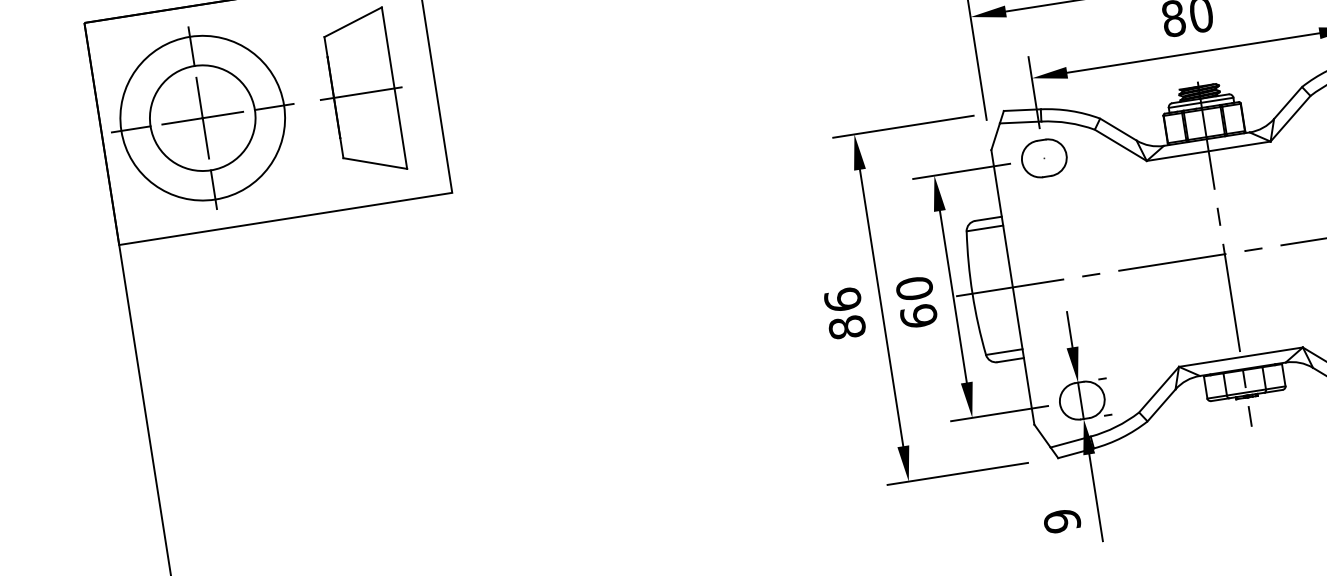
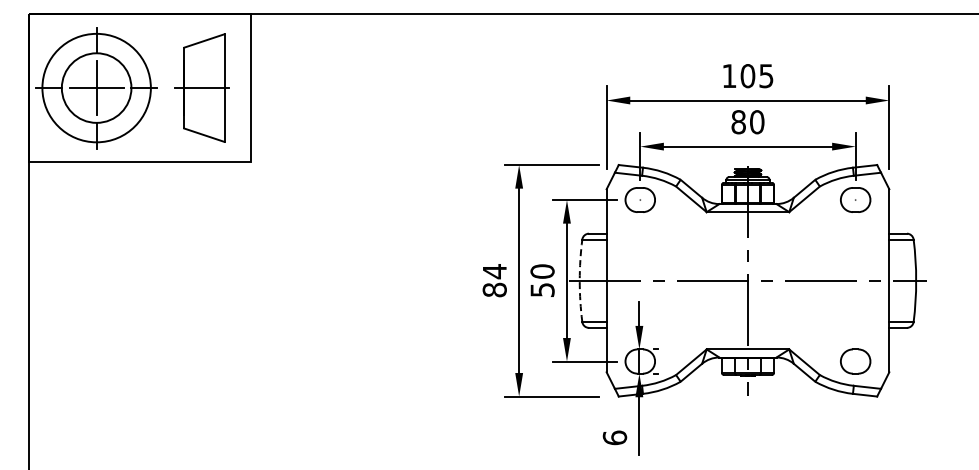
arc: (972, 293) -> (579, 280), solid -> dashed
text: (842, 299) -> (494, 271), 86 -> 84
text: (918, 315) -> (542, 289), 60 -> 50
text: (1061, 520) -> (614, 437), 9 -> 6

